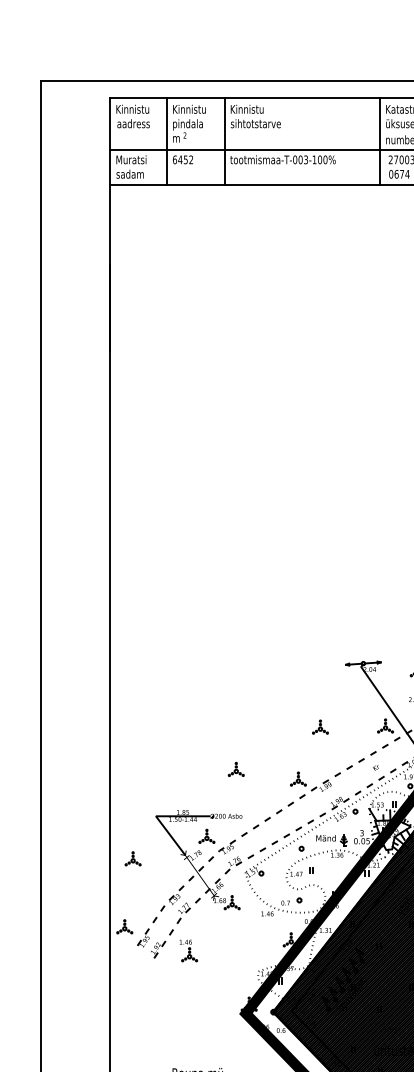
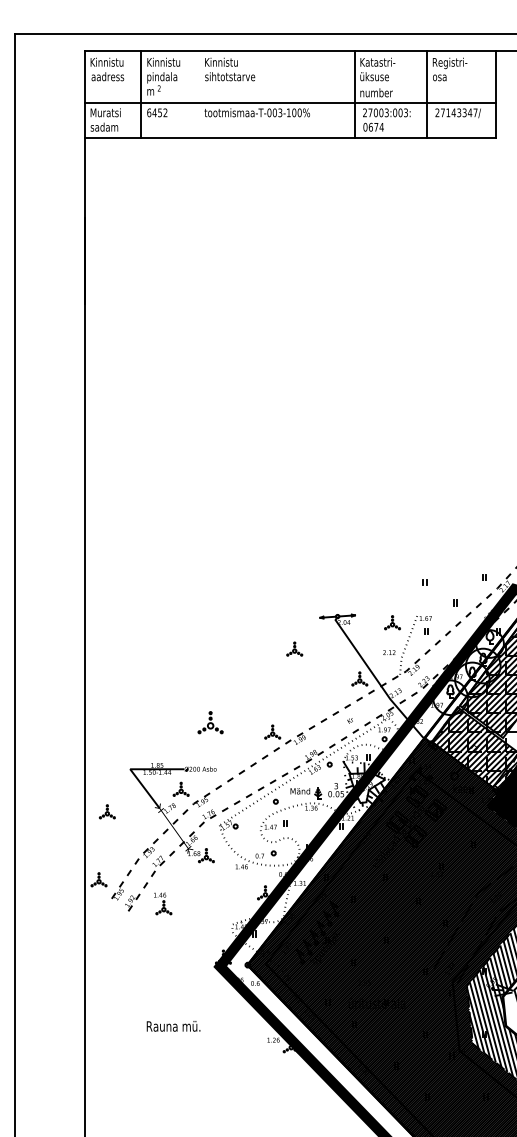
line: (225, 141) -> (199, 94), removed
part: (320, 726) -> (294, 648), moved
part: (236, 768) -> (210, 721), size x1.6

